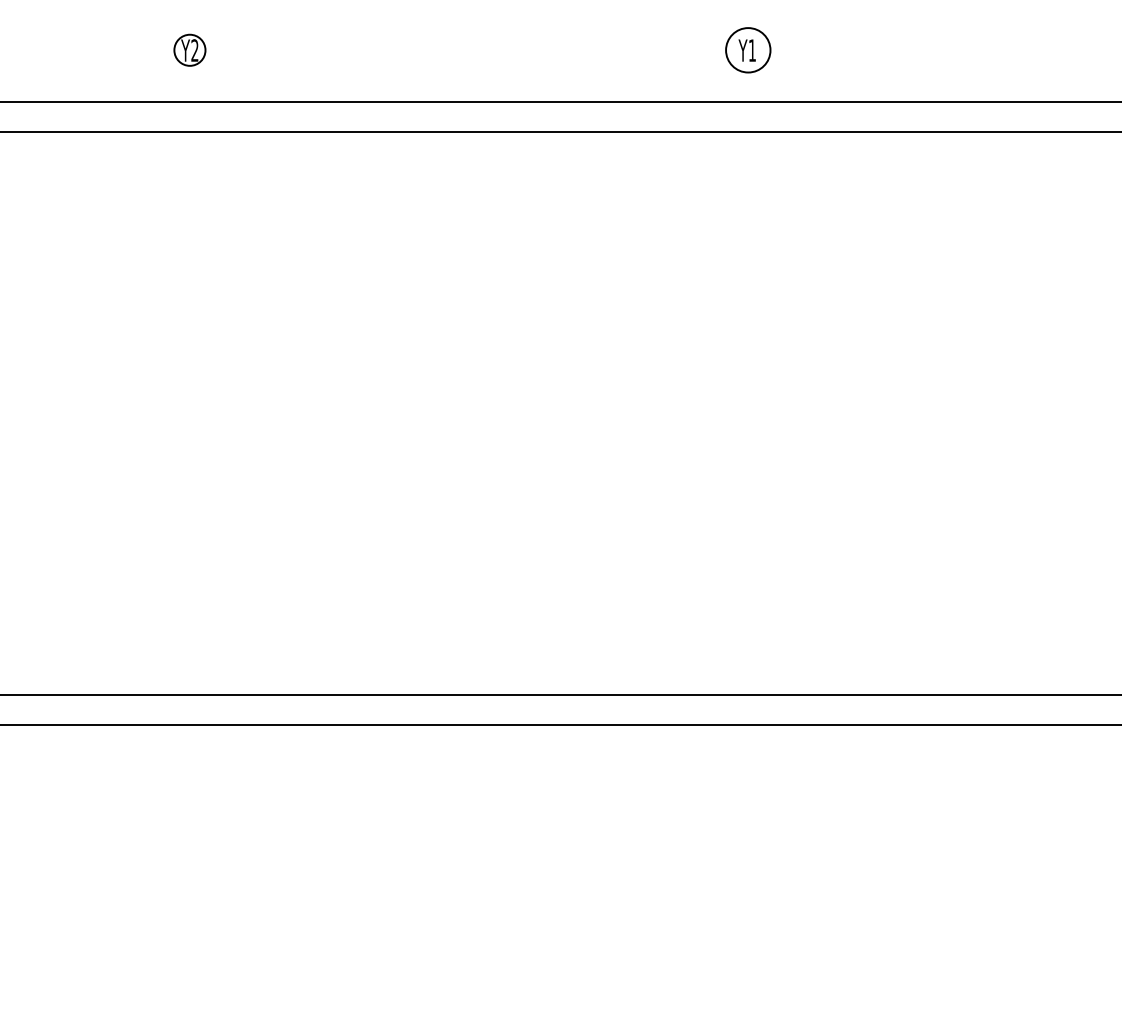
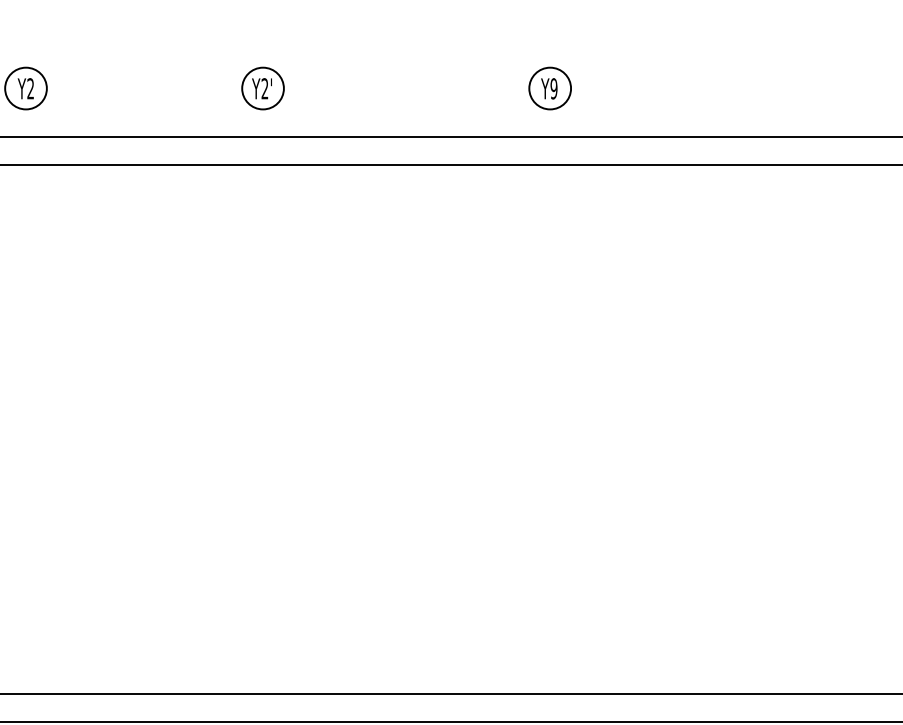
circle: (189, 50) -> (25, 88), size x1.43
part: (442, 50) -> (263, 88), added
text: (752, 50) -> (554, 88), Y1 -> Y9

